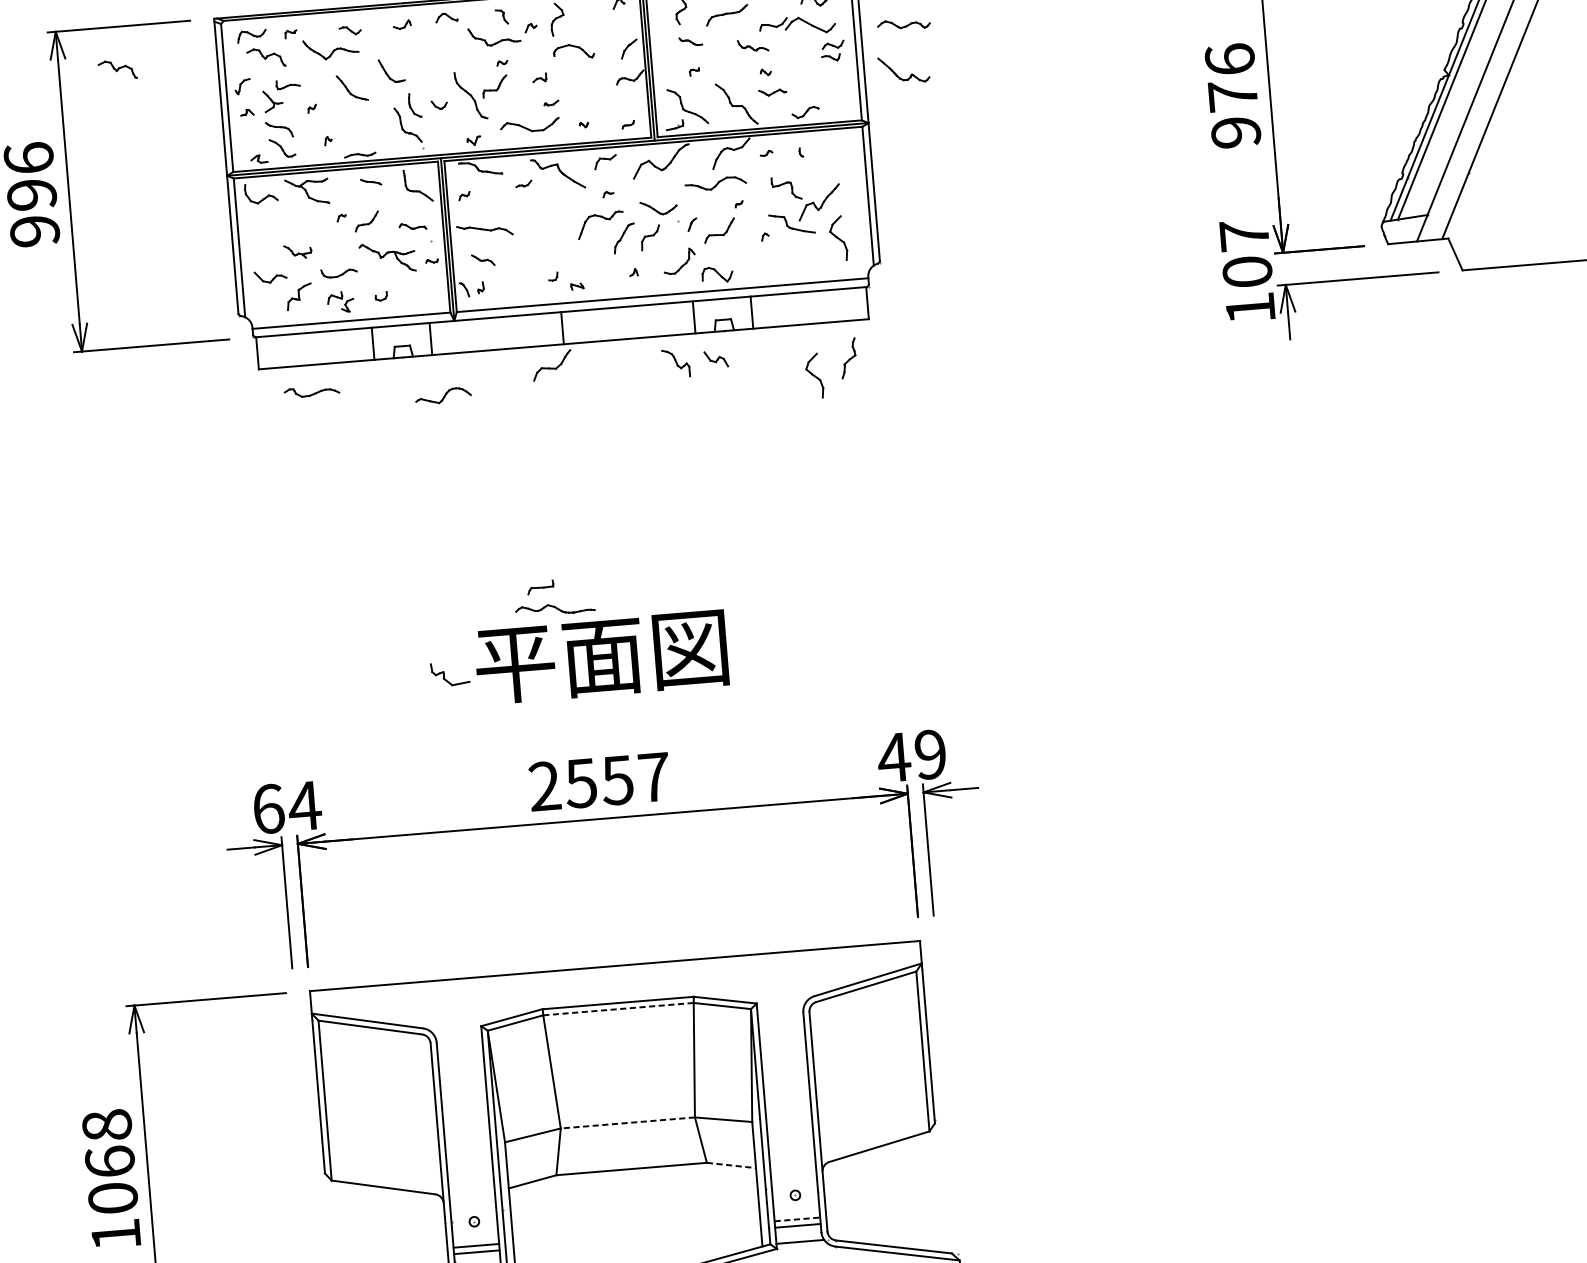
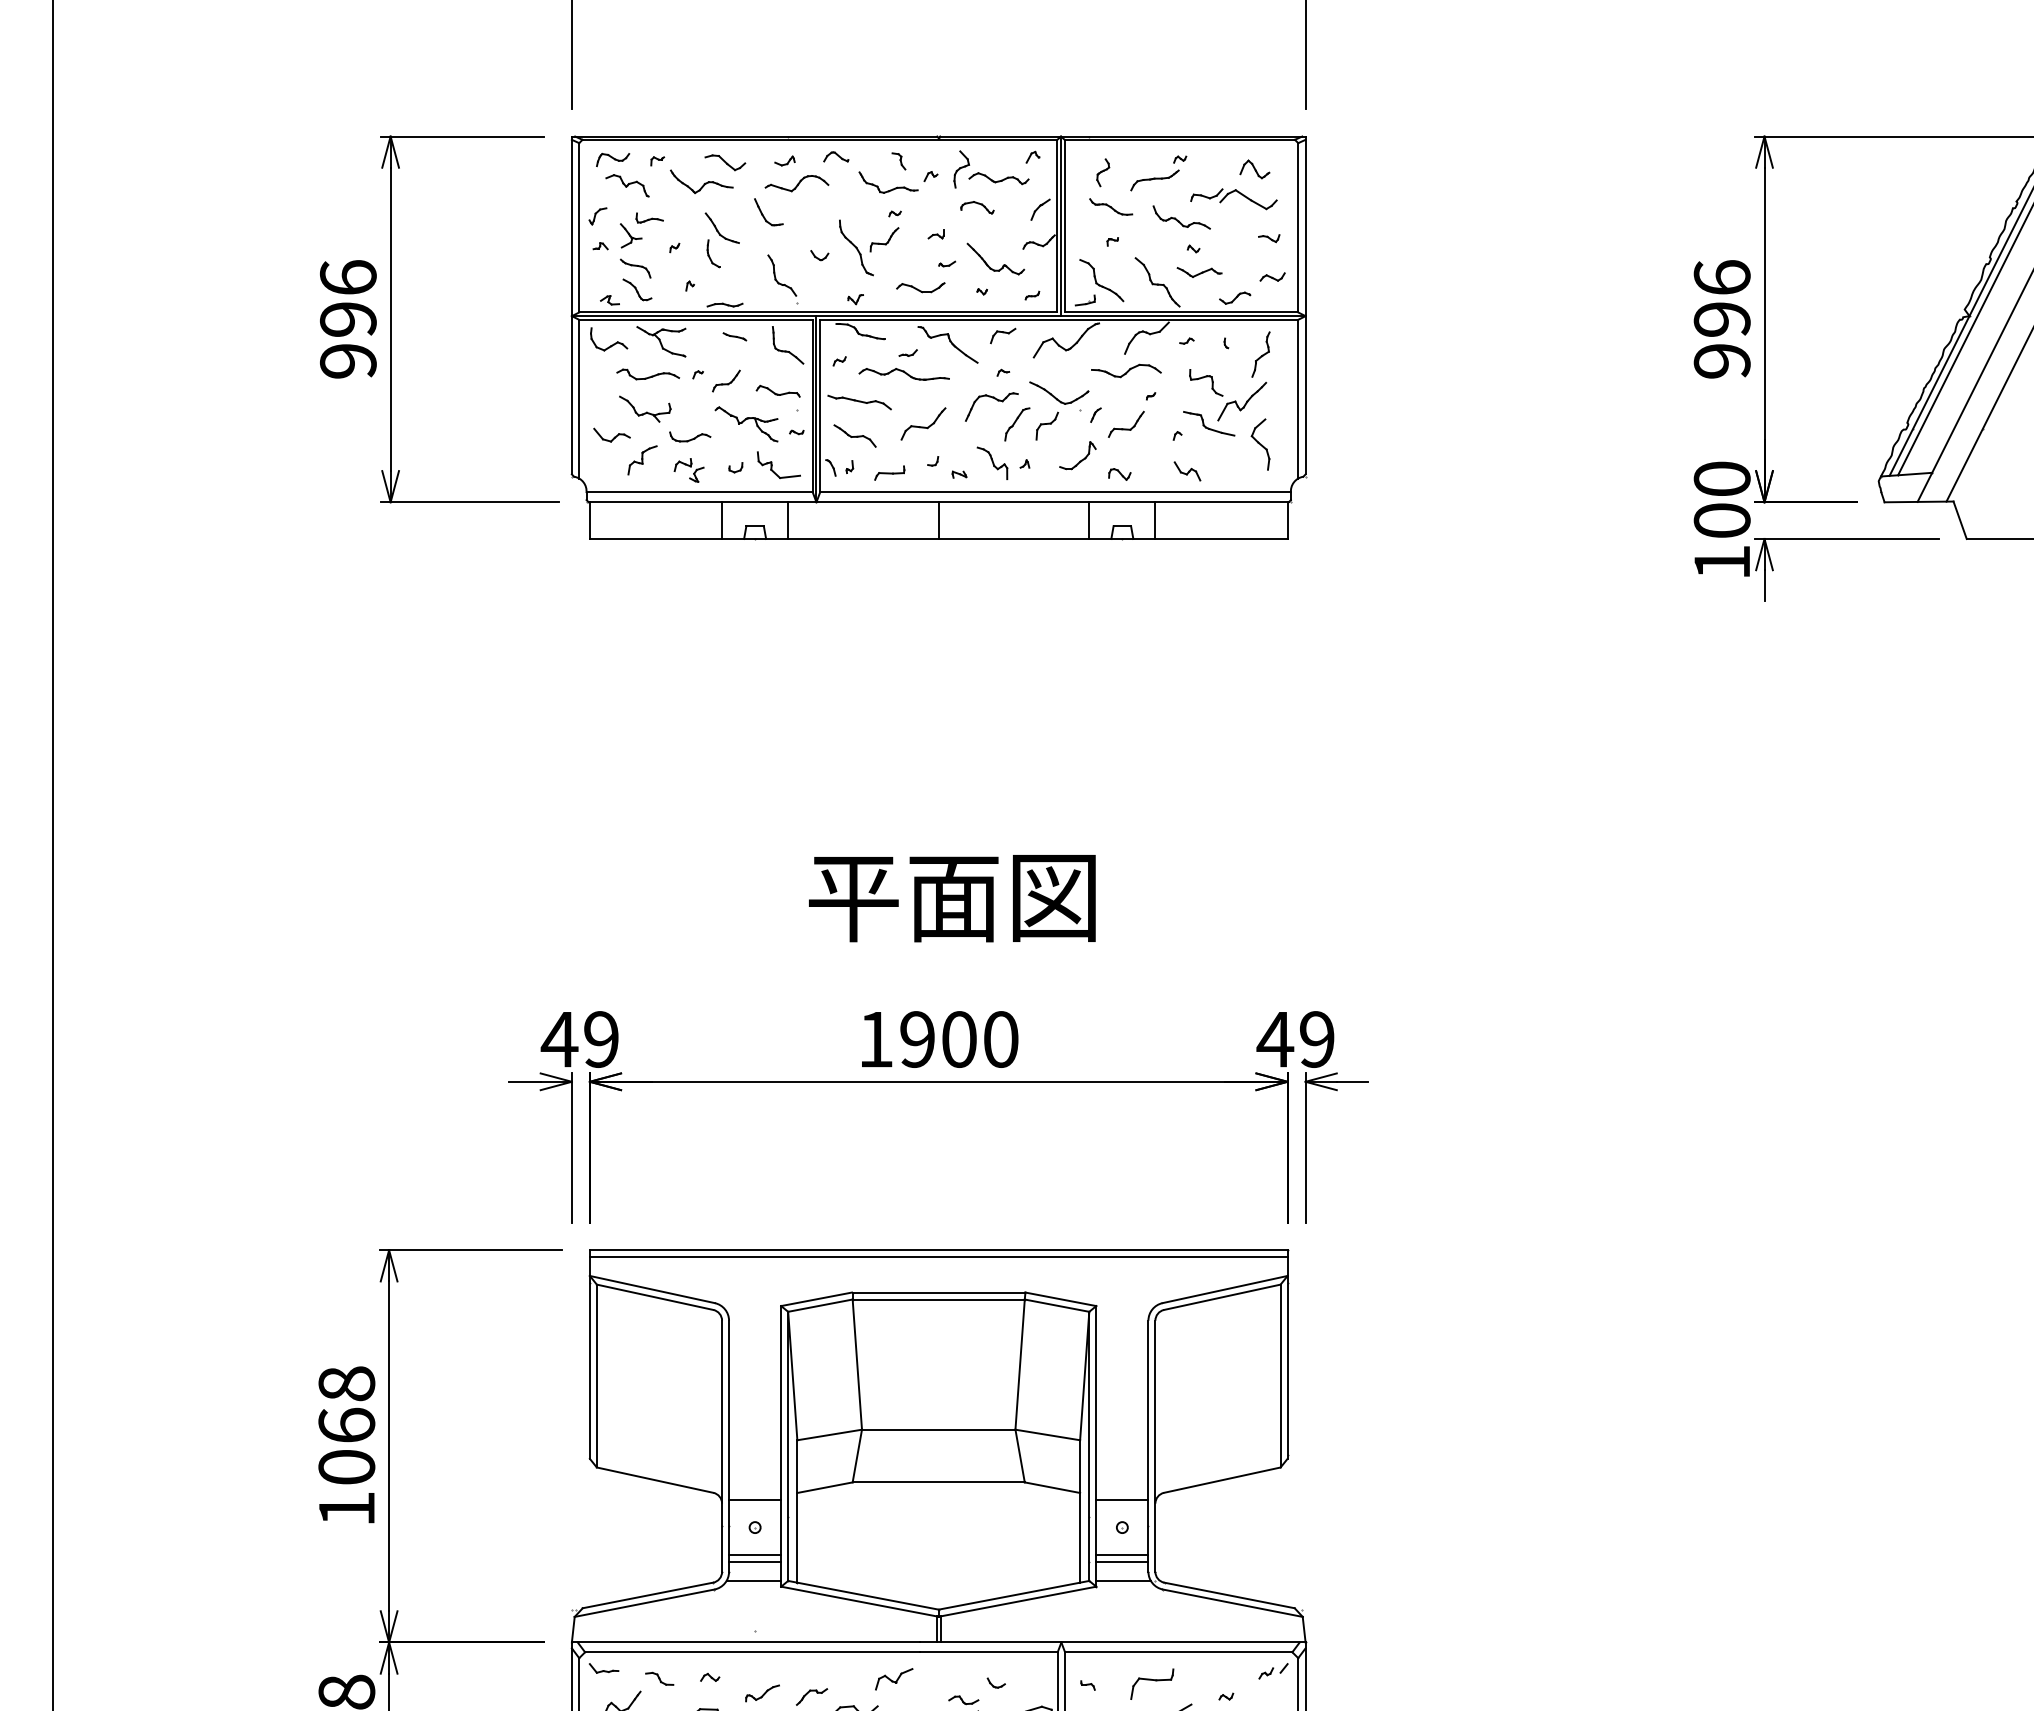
part: (903, 24) -> (998, 178), moved
part: (350, 30) -> (725, 162), size x1.67
part: (690, 41) -> (1111, 206), size x1.67
part: (832, 44) -> (1272, 276), moved
part: (752, 45) -> (1181, 217), size x1.67
part: (573, 51) -> (977, 207), size x0.71
part: (117, 69) -> (457, 185), removed
part: (897, 75) -> (988, 264), moved
part: (772, 92) -> (1199, 272), size x1.43
text: (1232, 96) -> (1721, 319), 976 -> 996
part: (414, 105) -> (713, 253), moved
part: (529, 125) -> (920, 287), size x0.71
part: (658, 207) -> (1059, 392), size x1.43
part: (412, 226) -> (777, 390), size x1.43
text: (1243, 235) -> (1721, 478), 107 -> 100
part: (298, 251) -> (645, 408), size x1.67
part: (482, 259) -> (854, 435), size x1.67
part: (717, 274) -> (1119, 474), size x0.62
part: (848, 358) -> (1260, 354), moved
part: (716, 359) -> (1187, 471), moved
part: (676, 362) -> (992, 462), moved
part: (552, 365) -> (923, 423), moved
part: (814, 376) -> (1220, 598), removed
part: (312, 391) -> (648, 374), moved
part: (442, 396) -> (796, 183), moved
part: (540, 586) -> (889, 472), moved
part: (554, 609) -> (903, 374), moved
part: (449, 673) -> (778, 464), moved
text: (599, 781) -> (938, 1039), 2557 -> 1900
text: (286, 807) -> (580, 1039), 64 -> 49
line: (615, 972) -> (938, 1257), added
line: (619, 1009) -> (939, 1299), dashed -> solid
line: (627, 1122) -> (938, 1429), dashed -> solid
line: (731, 1165) -> (1052, 1487), dashed -> solid
line: (793, 1171) -> (1122, 1500), added
line: (472, 1198) -> (755, 1500), added
line: (797, 1219) -> (1122, 1555), dashed -> solid

